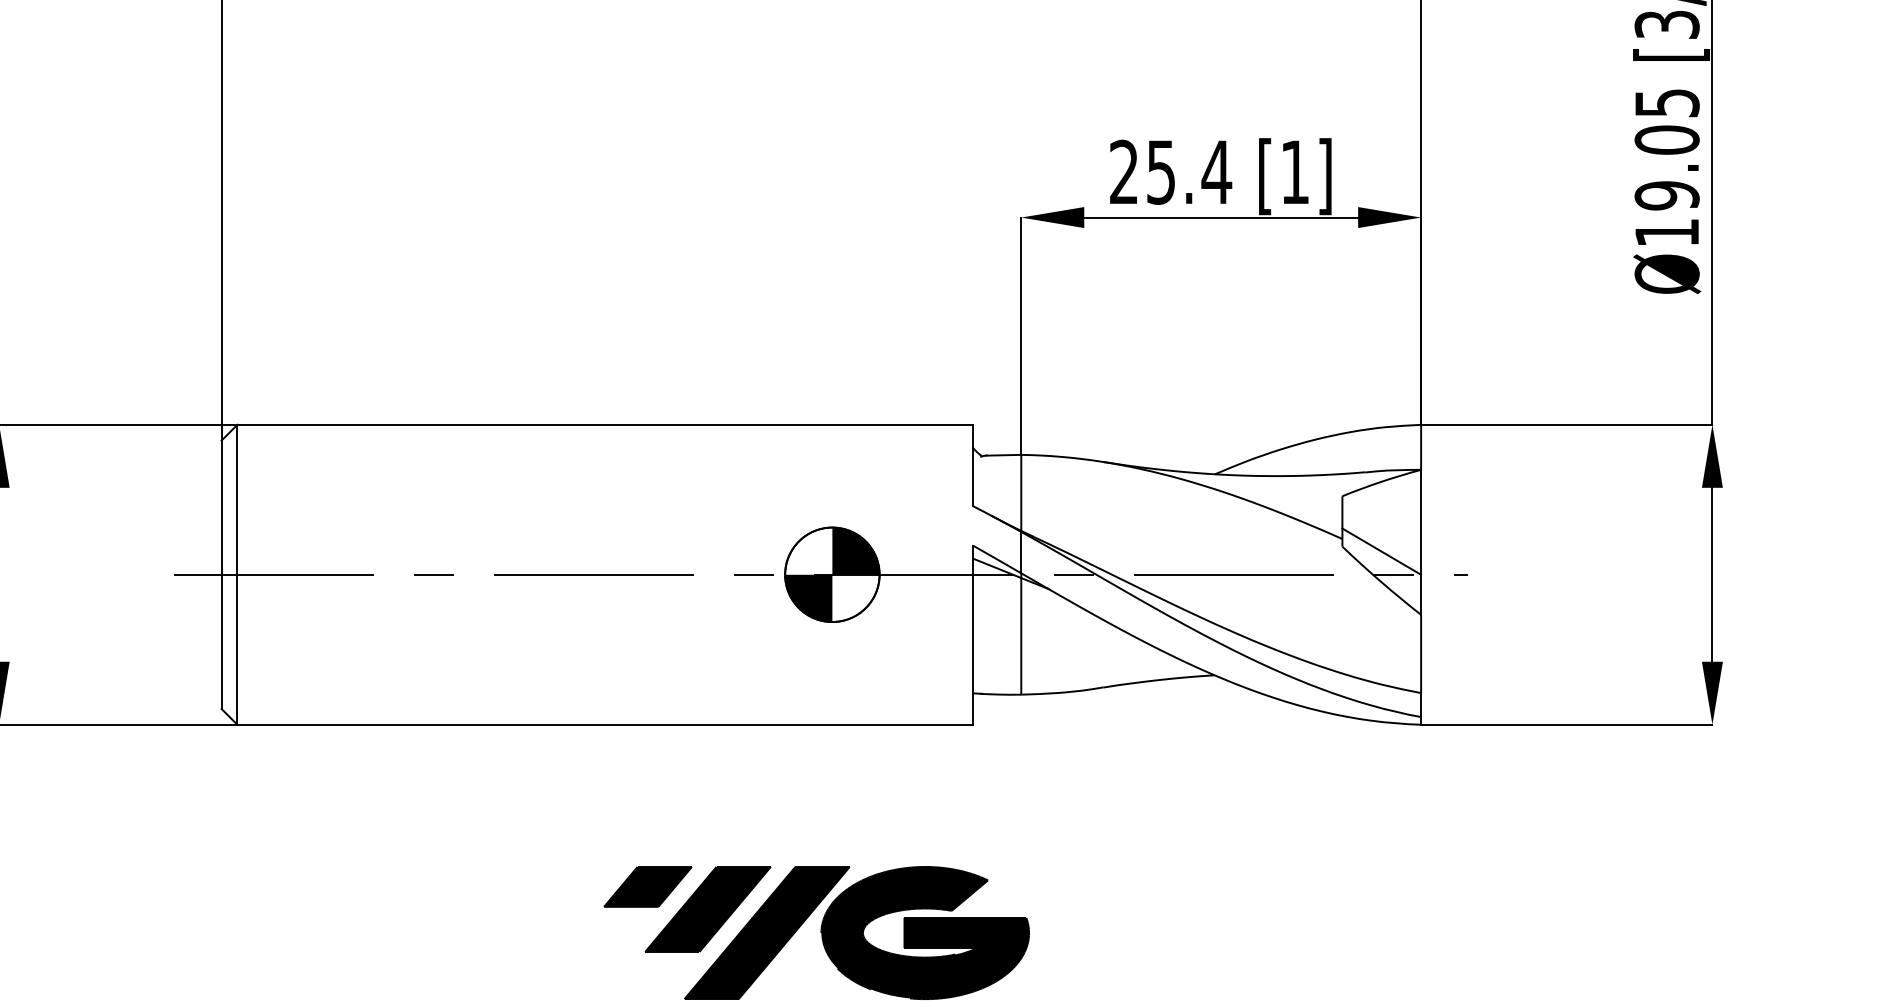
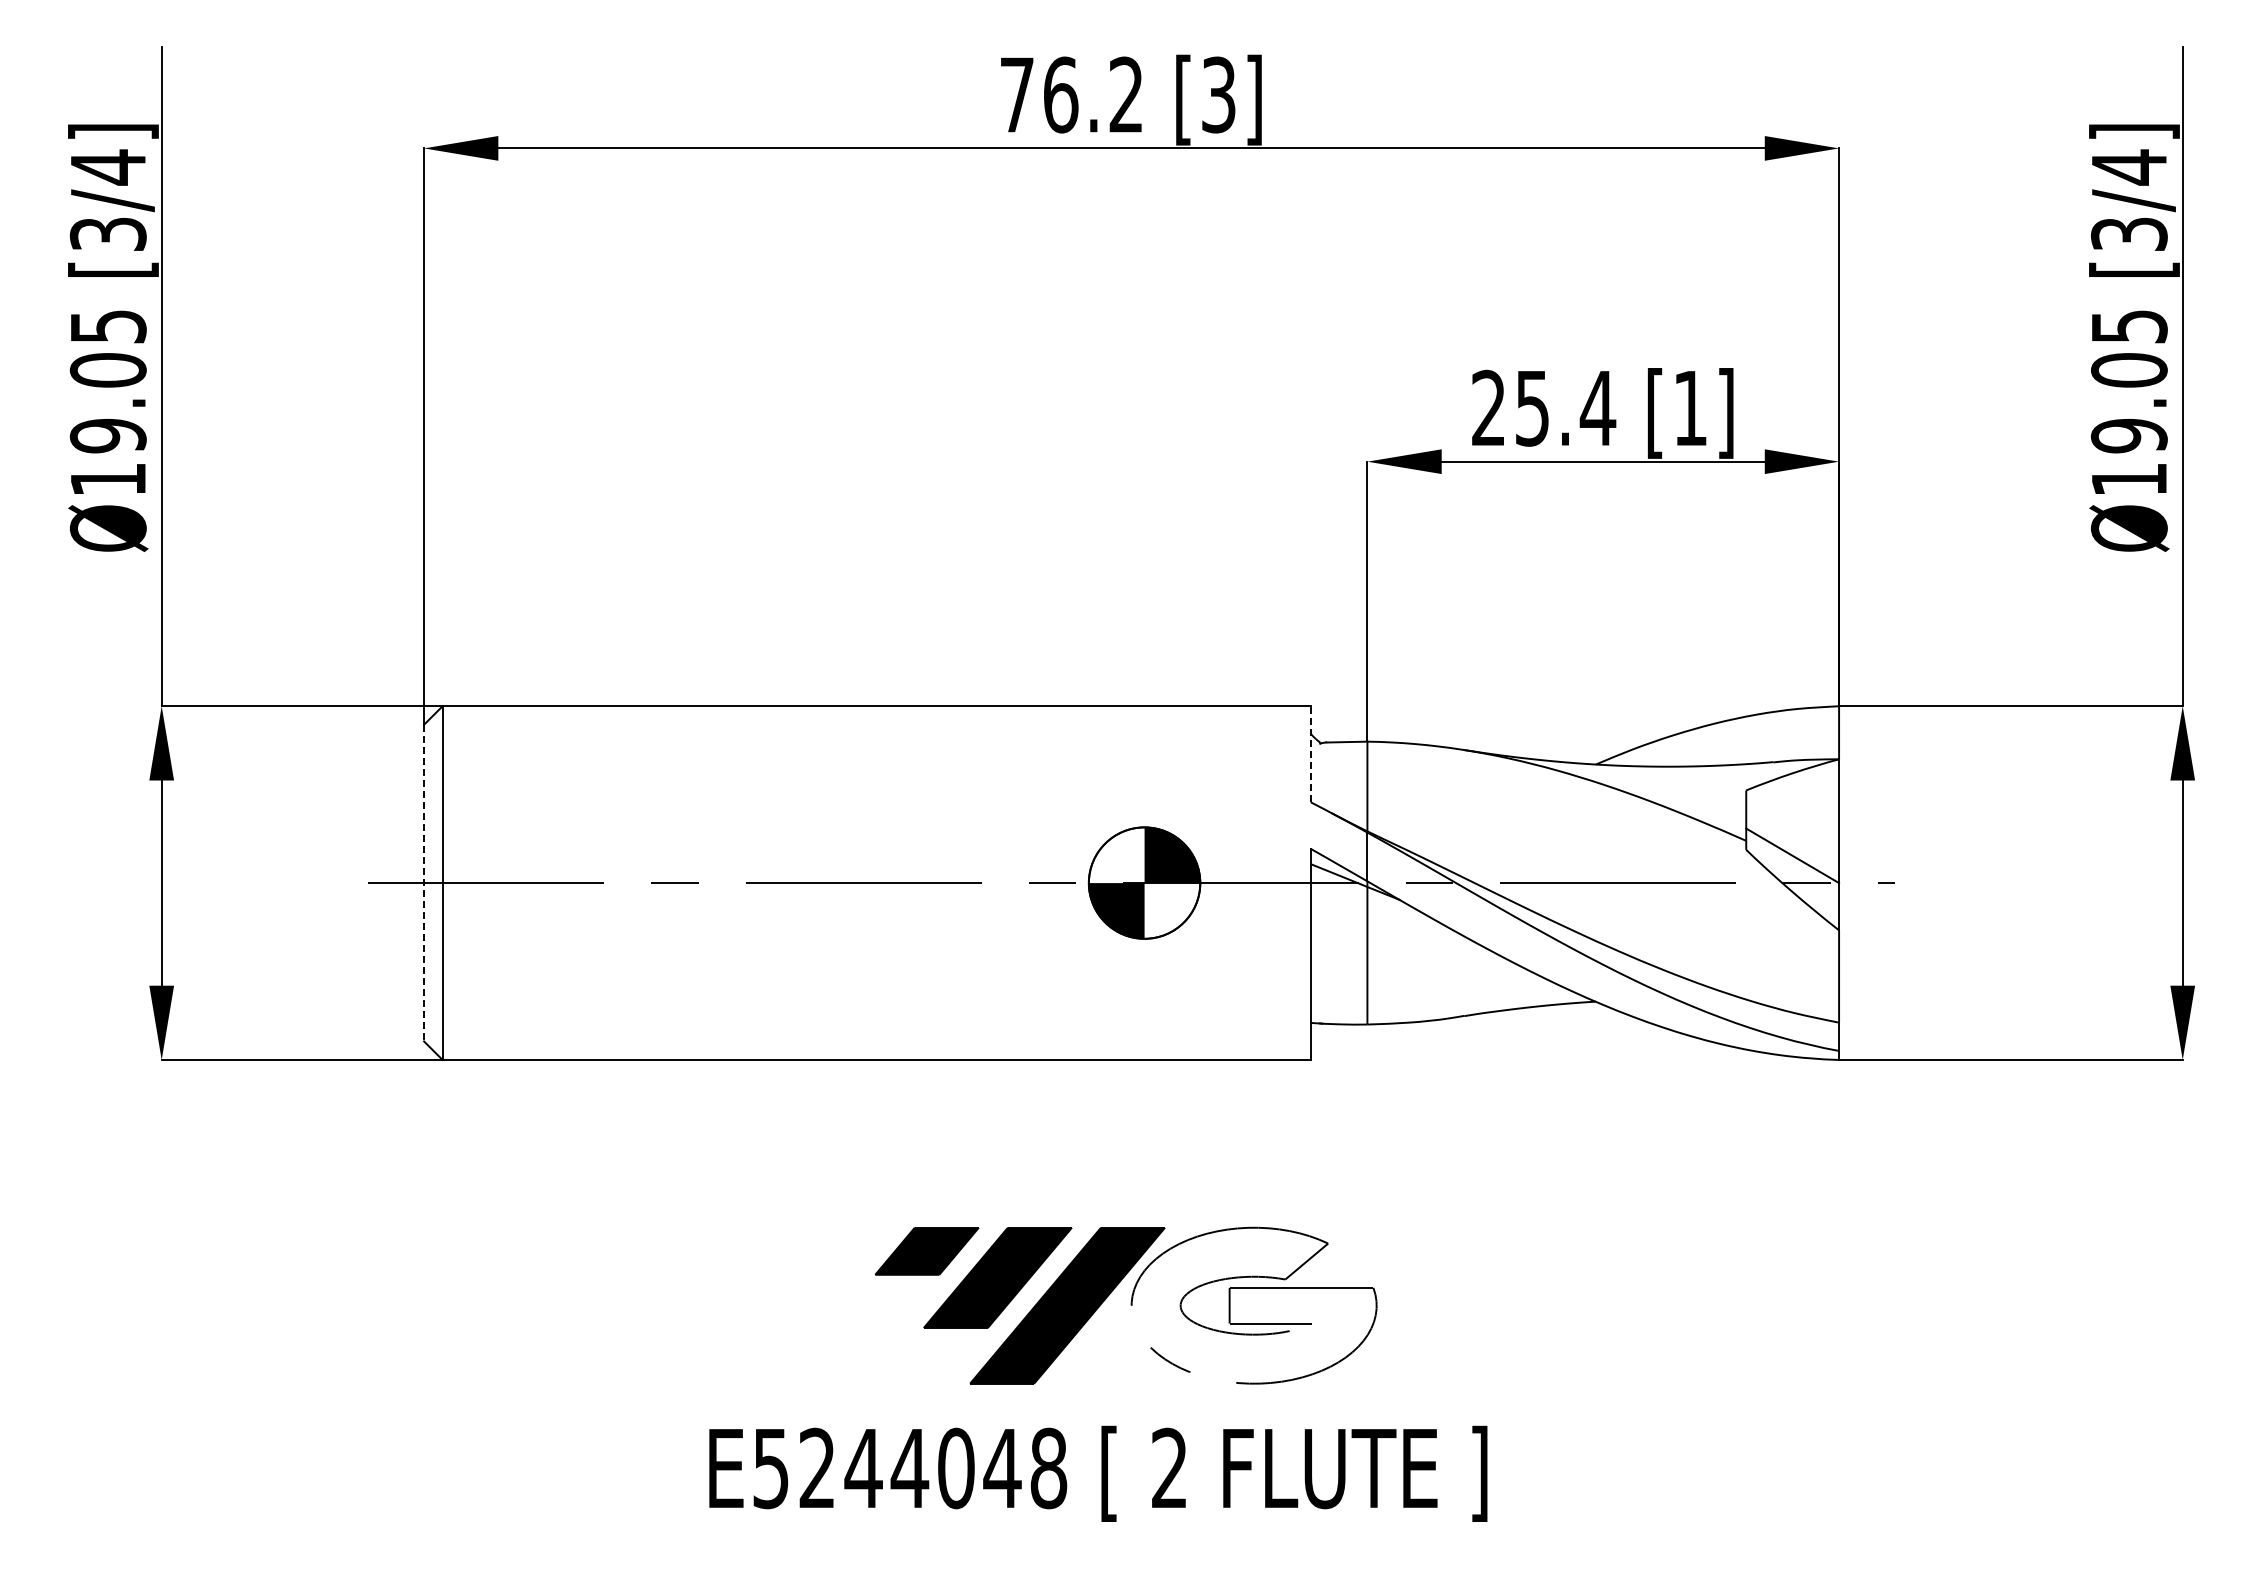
line: (973, 464) -> (1310, 753), solid -> dashed
line: (221, 575) -> (424, 883), solid -> dashed
fill: (924, 932) -> (1253, 1305), removed

